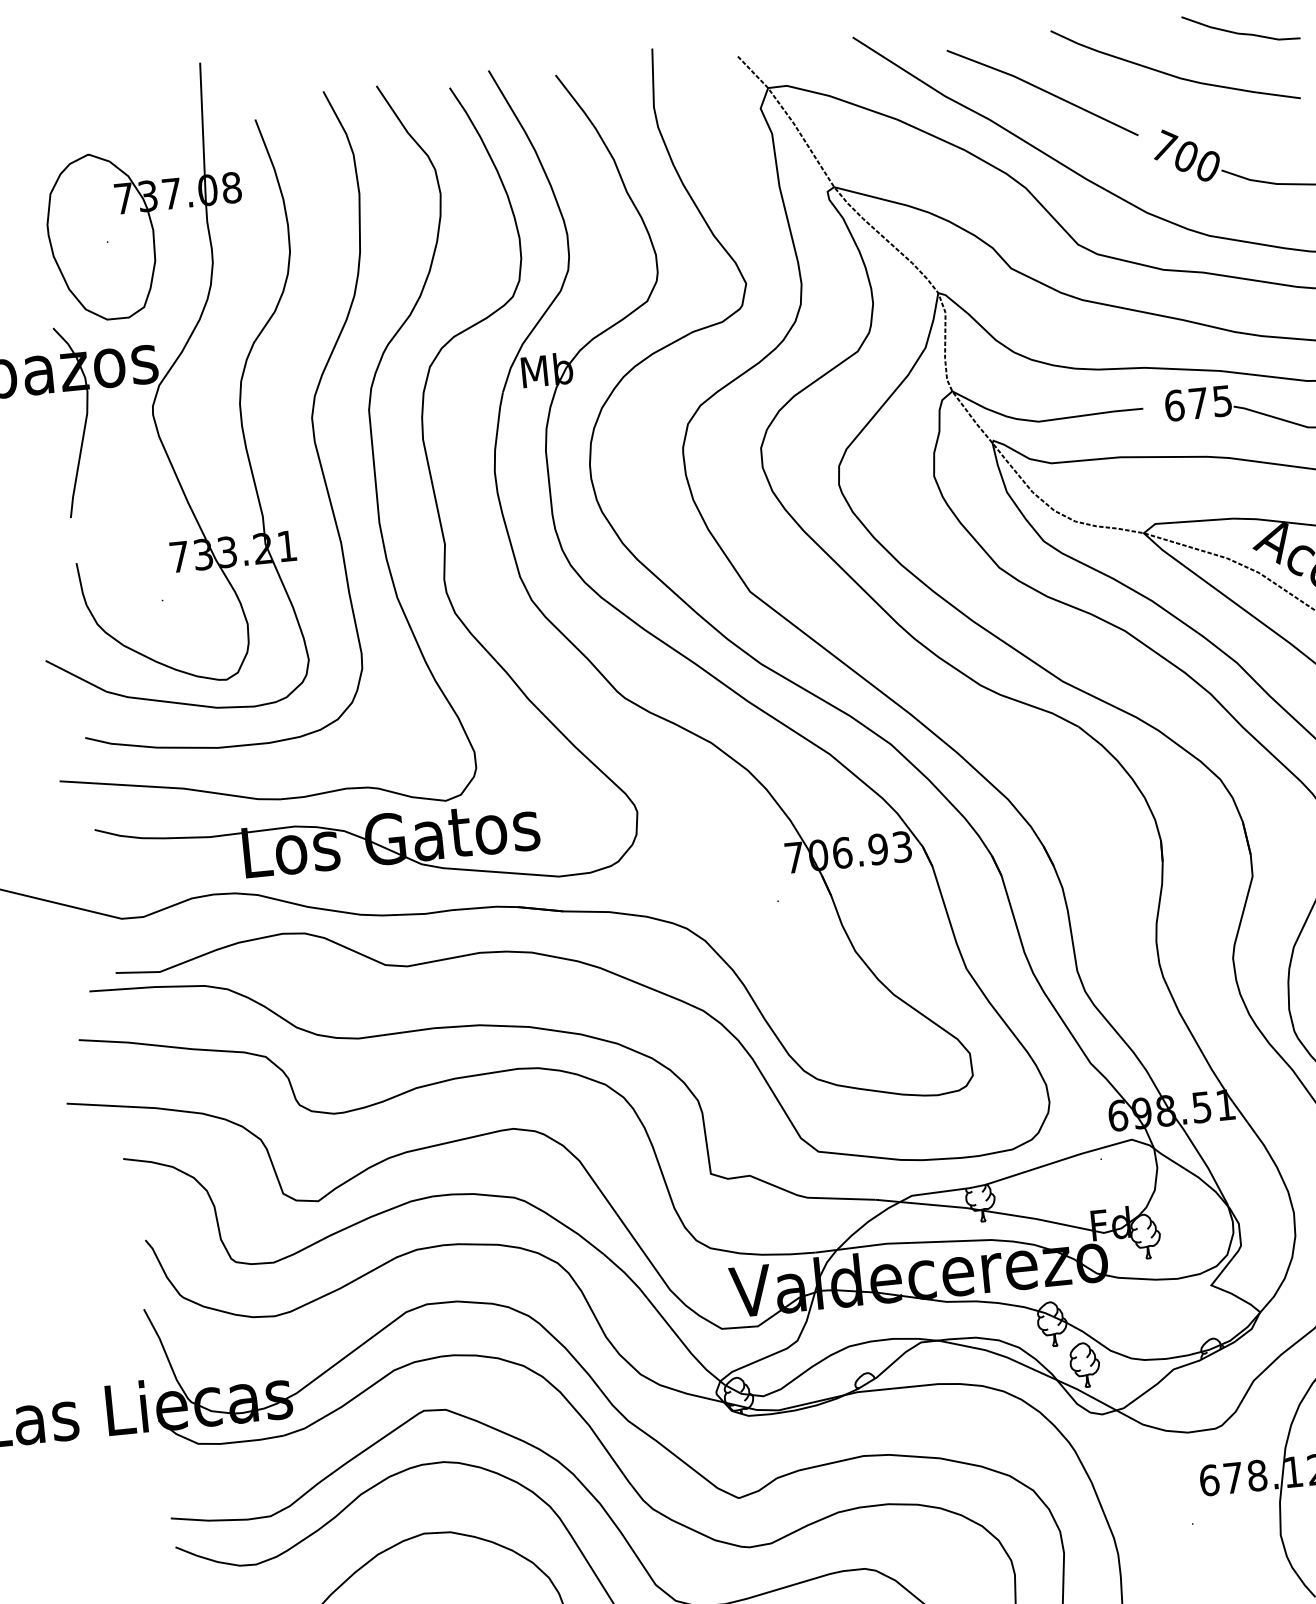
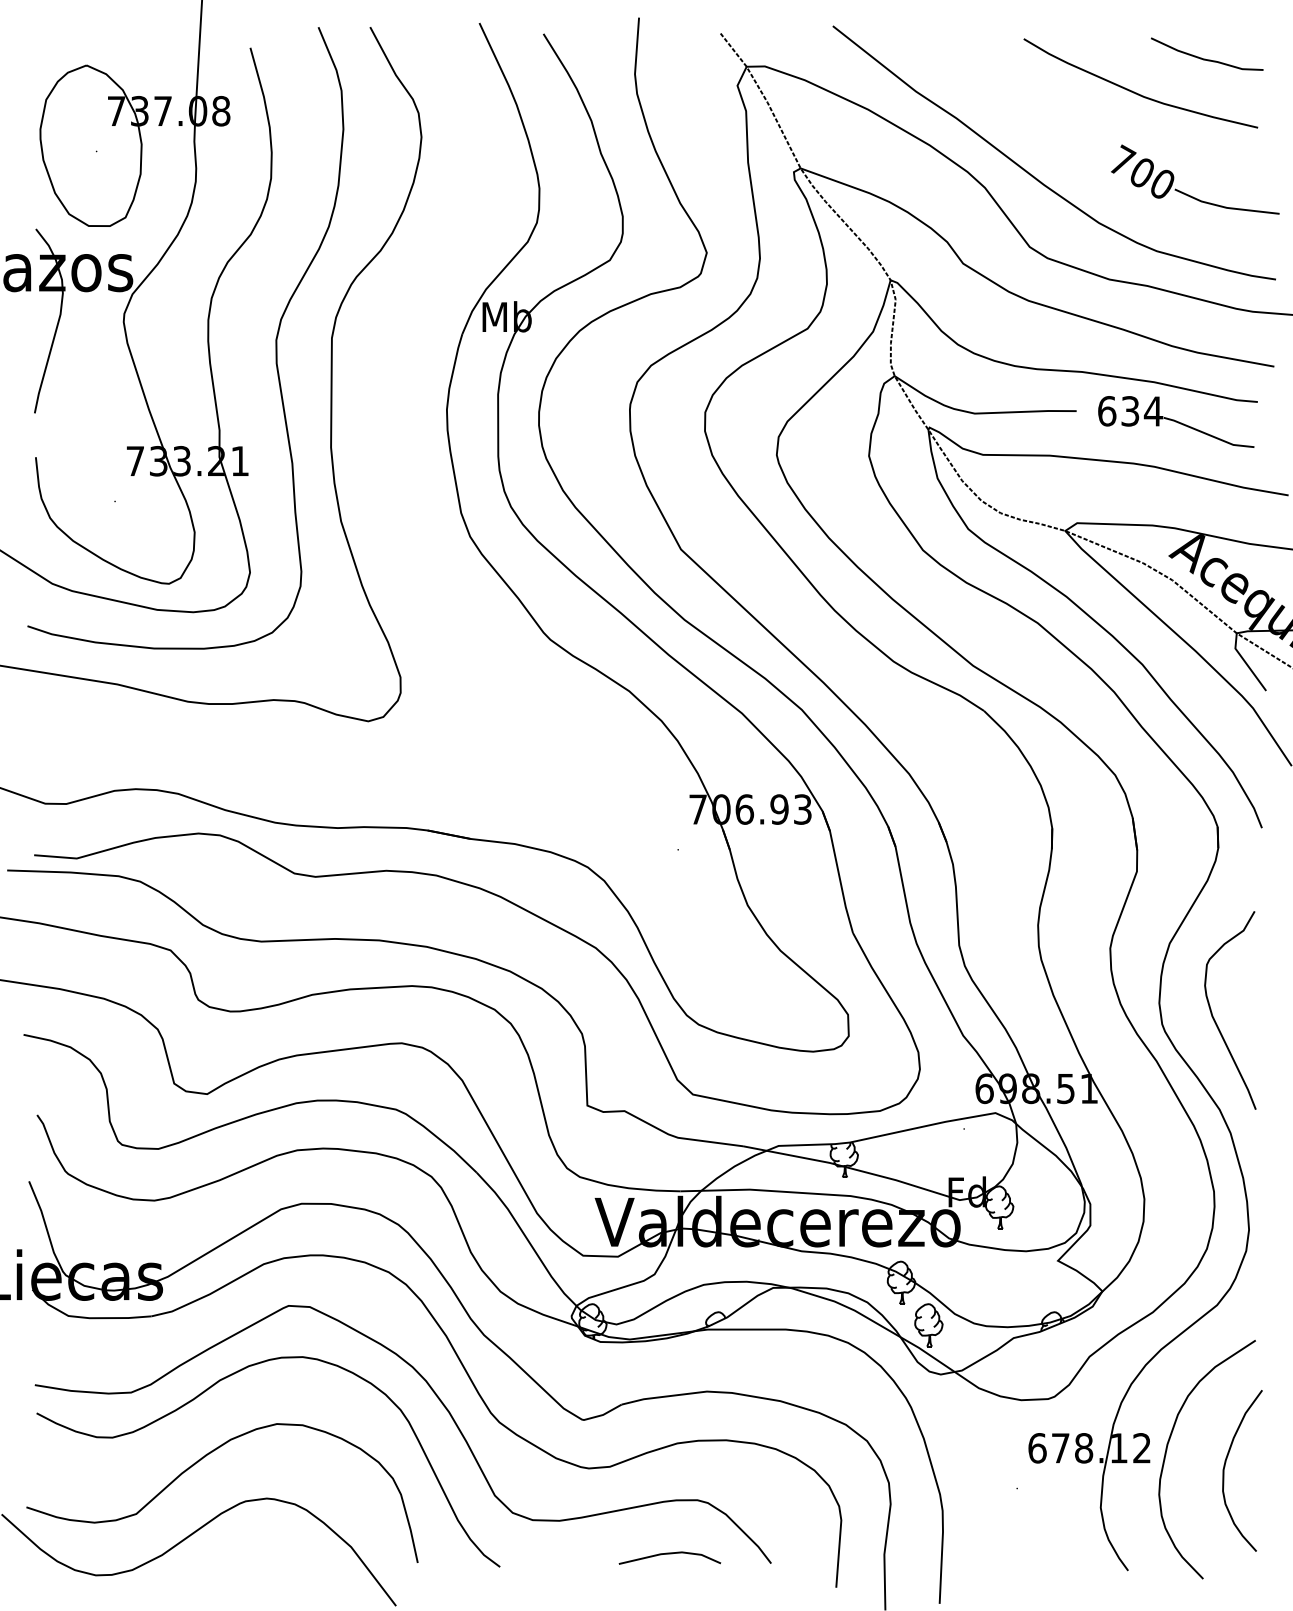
line: (1041, 90) -> (1009, 95), removed
text: (1211, 402) -> (1142, 411), 675 -> 634
part: (429, 475) -> (383, 406), removed

